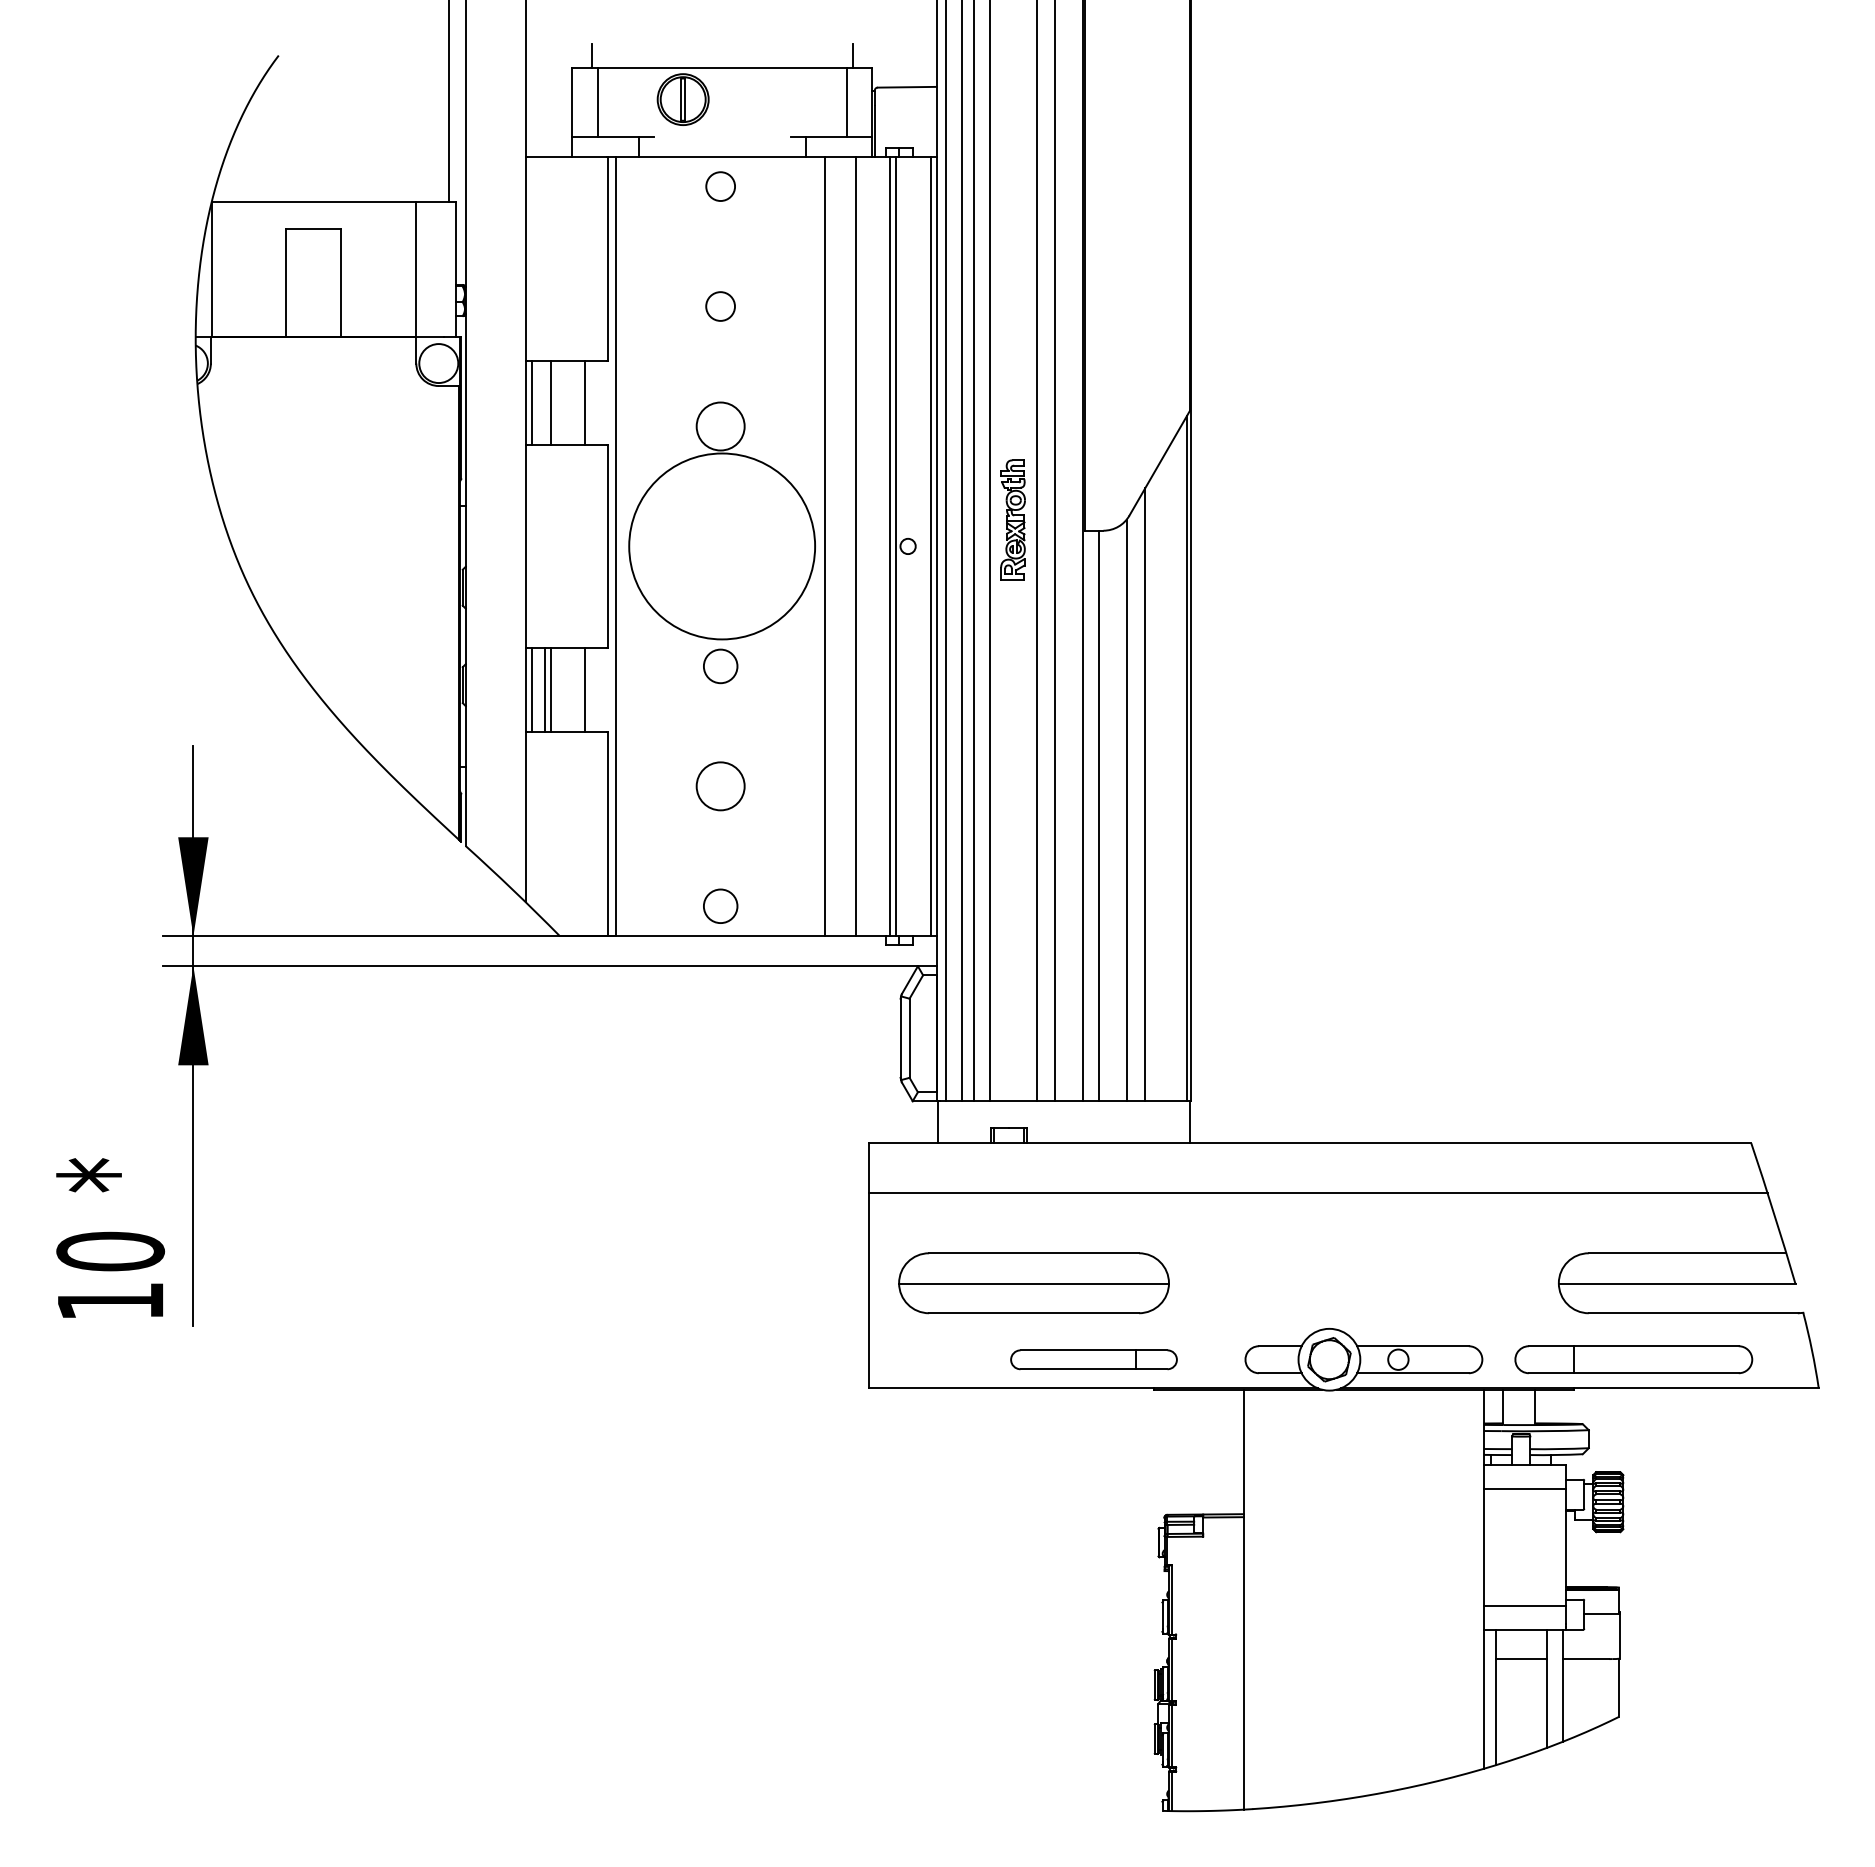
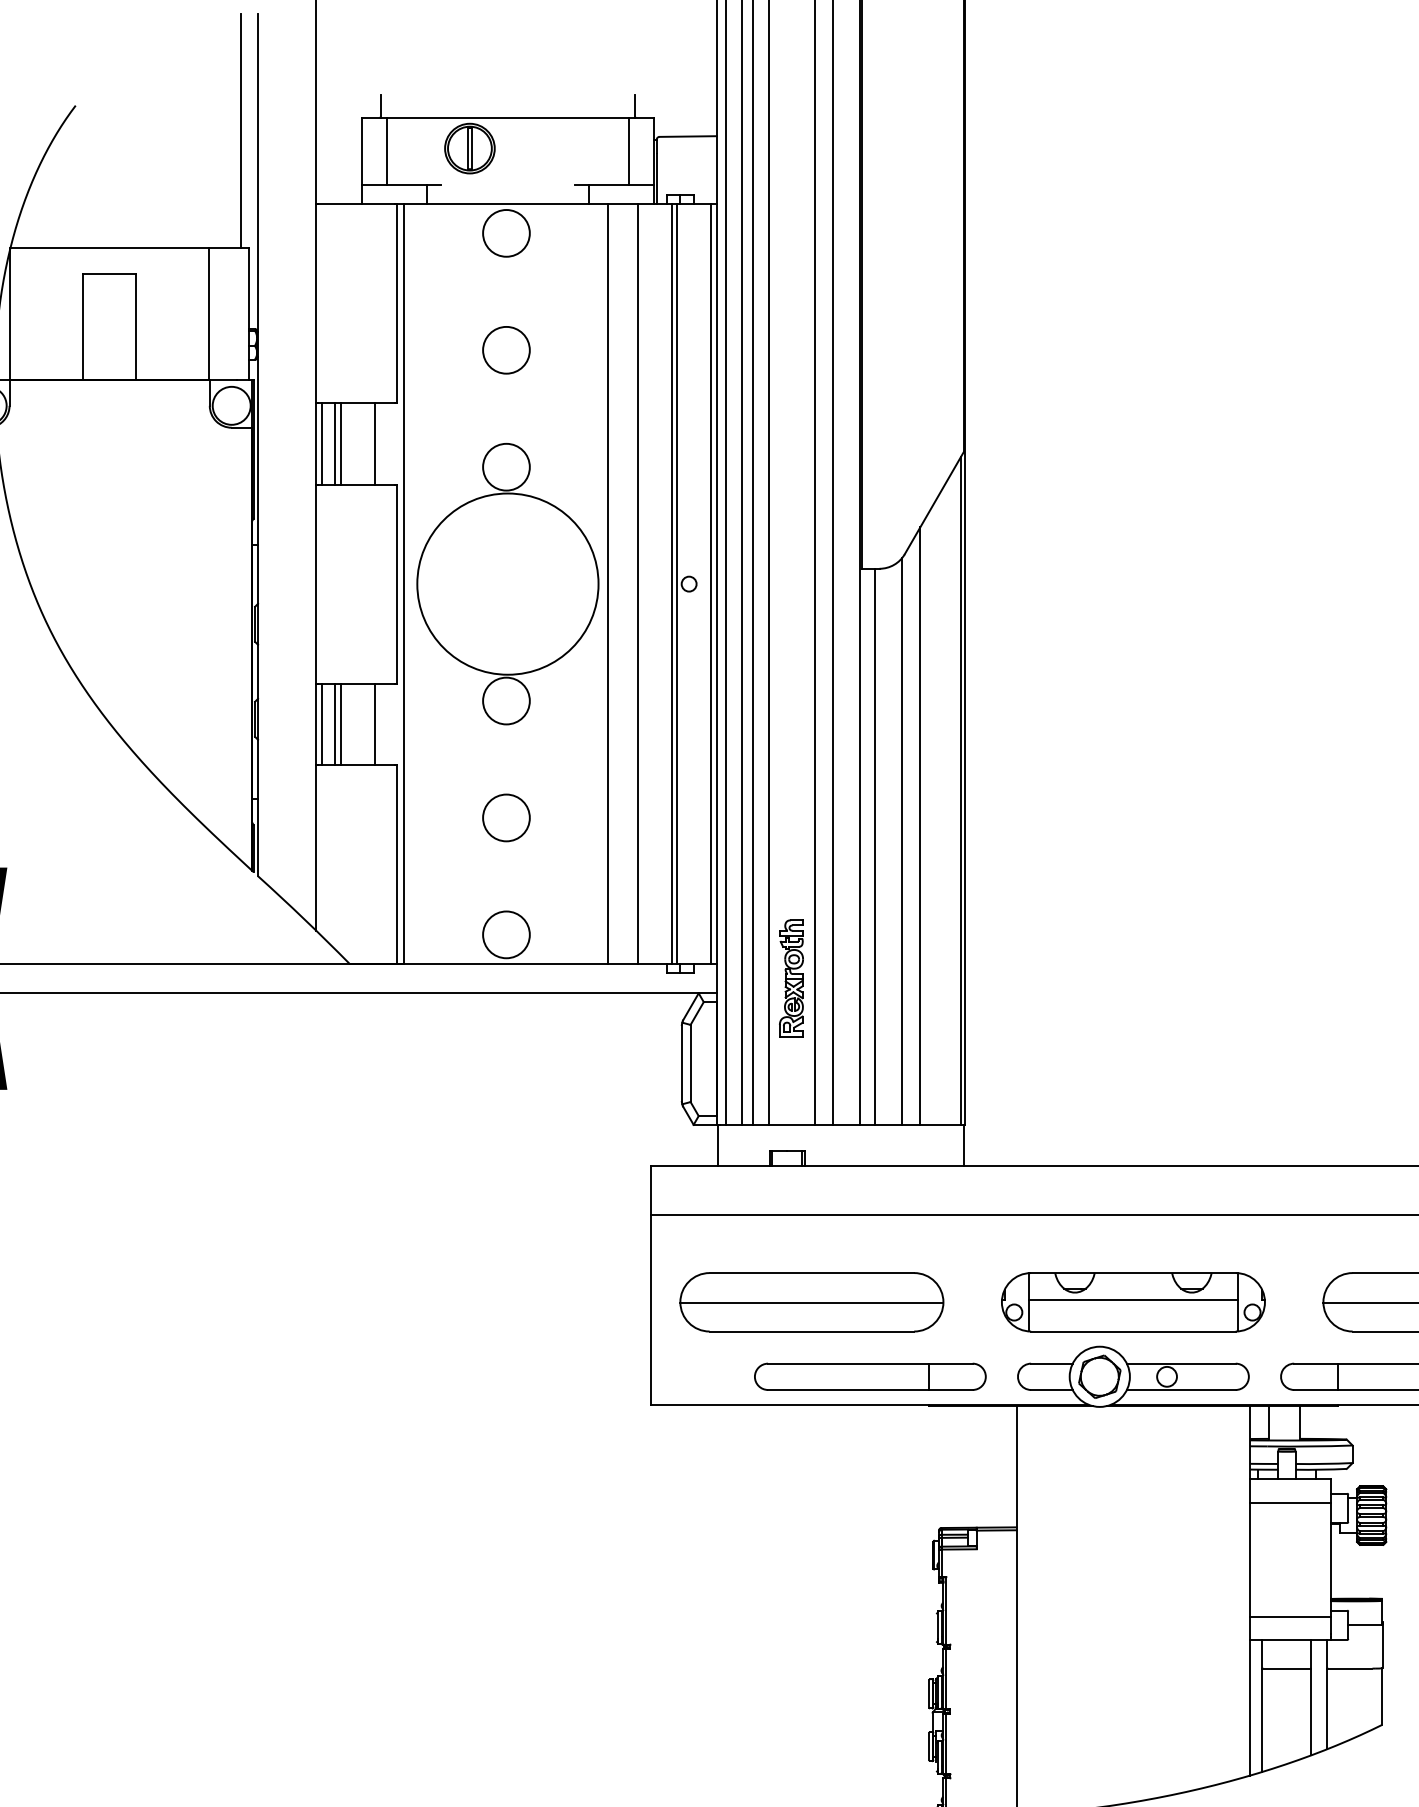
circle: (720, 186) -> (506, 233), size x1.67
circle: (720, 306) -> (506, 350), size x1.67
line: (545, 402) -> (335, 443), added
part: (1012, 519) -> (790, 977), moved
circle: (720, 666) -> (506, 701), size x1.43
circle: (720, 906) -> (506, 935), size x1.43
part: (1363, 1283) -> (1133, 1302), added
part: (1093, 1359) -> (869, 1376), size x1.43

